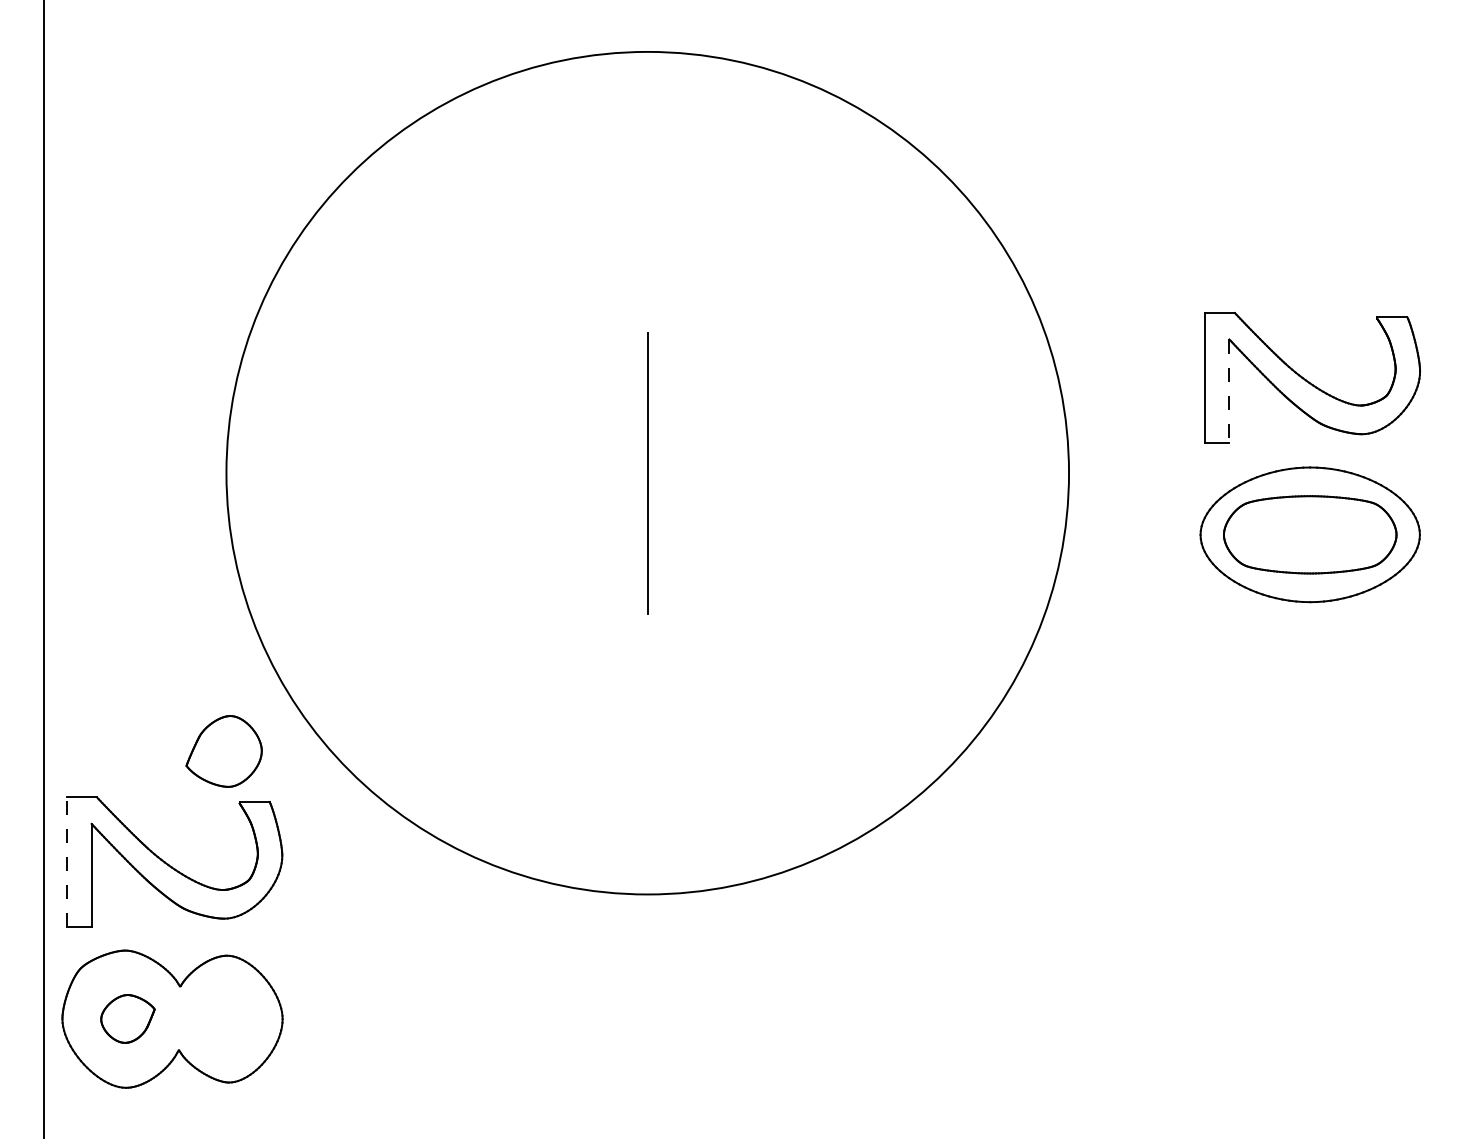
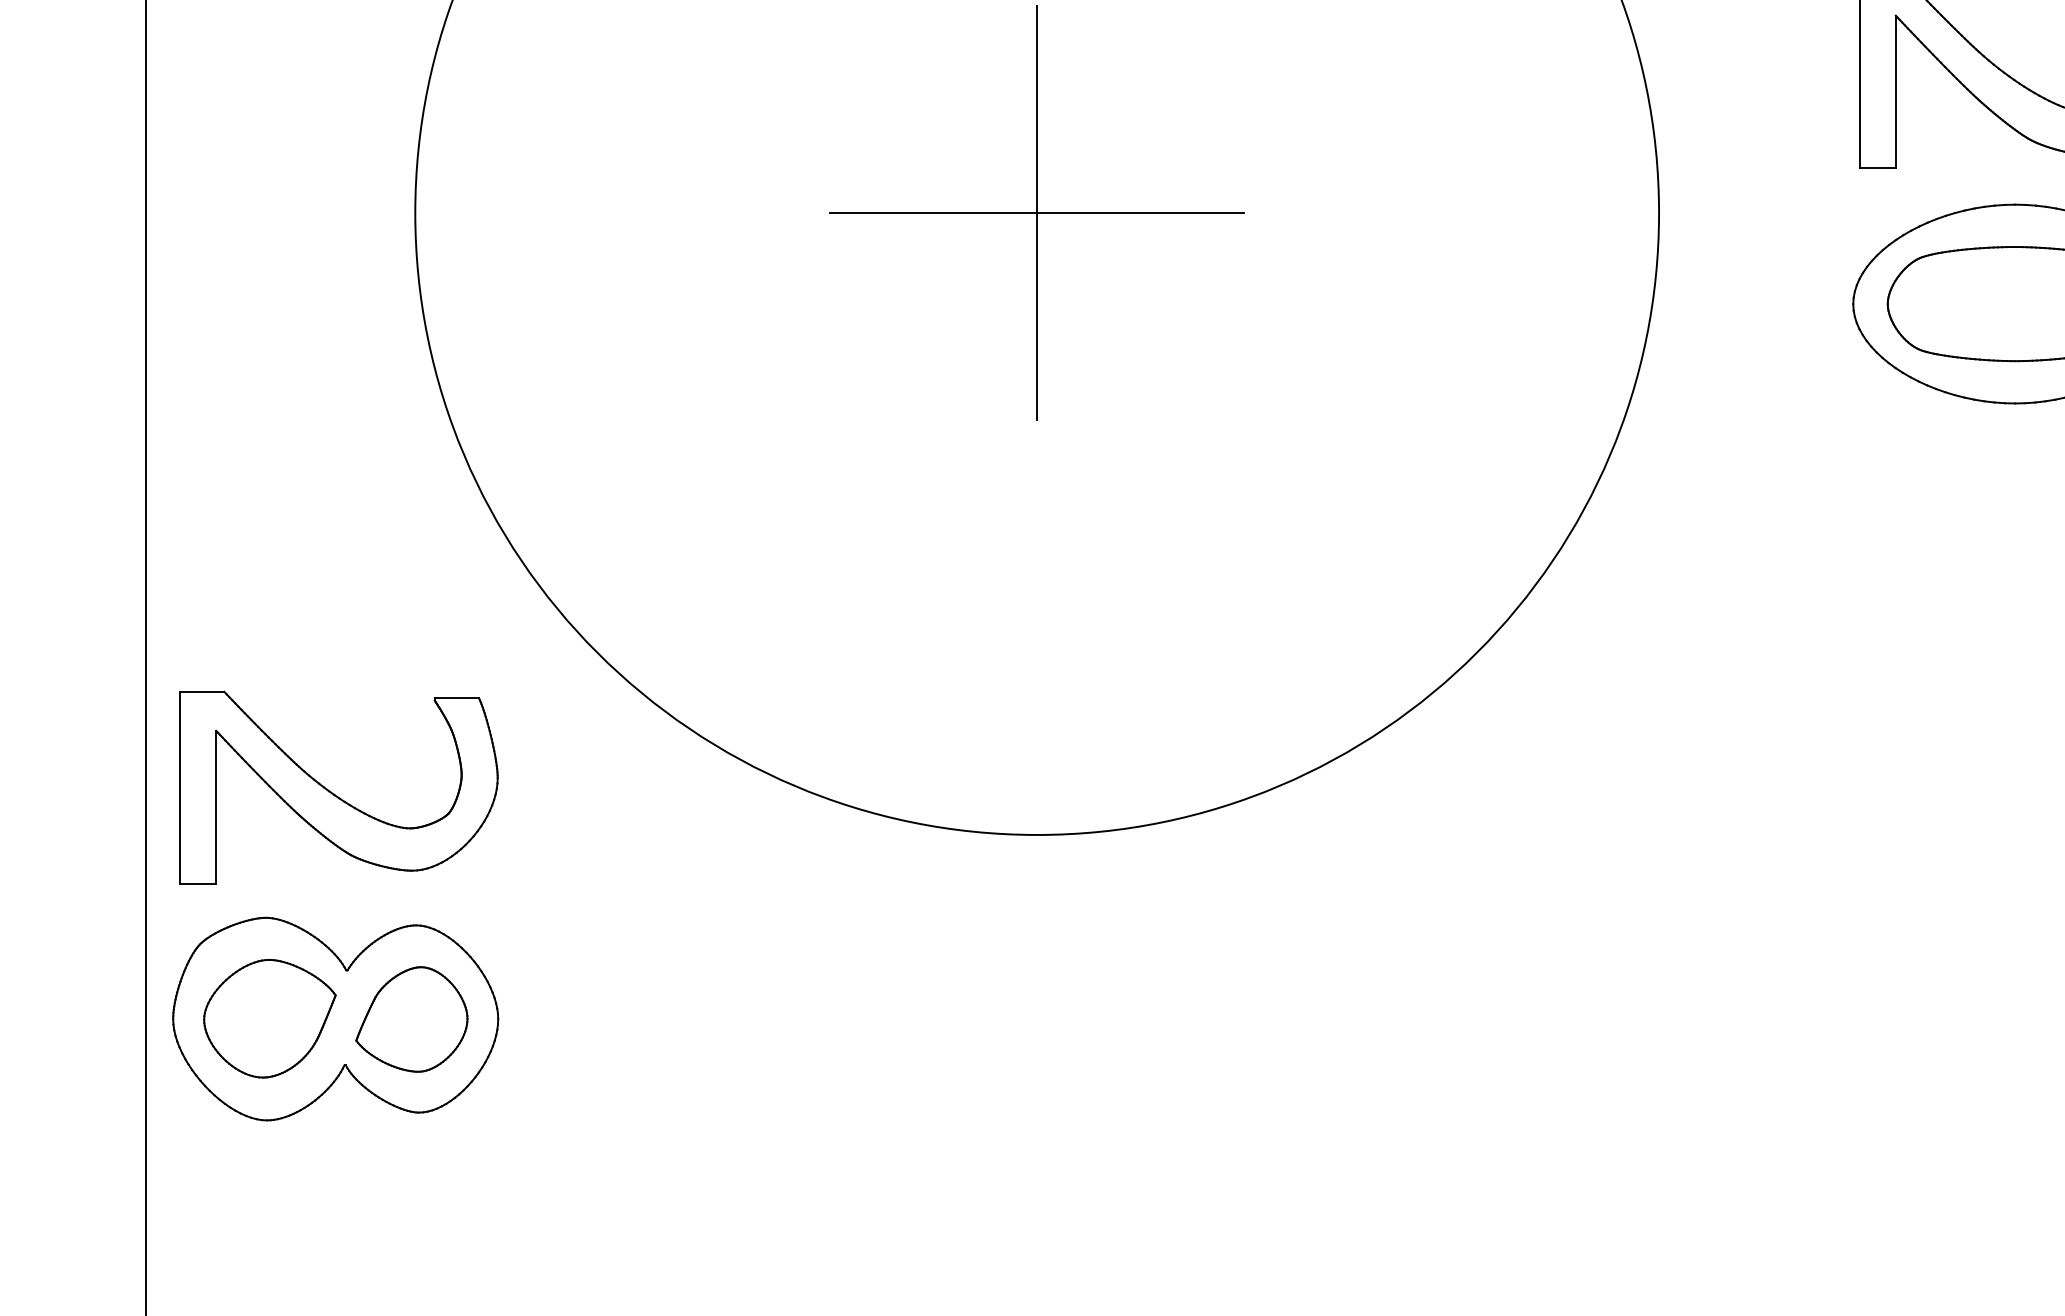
line: (1229, 391) -> (1895, 92), dashed -> solid
line: (647, 473) -> (1036, 213), added
part: (223, 751) -> (410, 1019), moved
line: (67, 862) -> (180, 787), dashed -> solid
part: (127, 1018) -> (269, 1018), size x1.67

